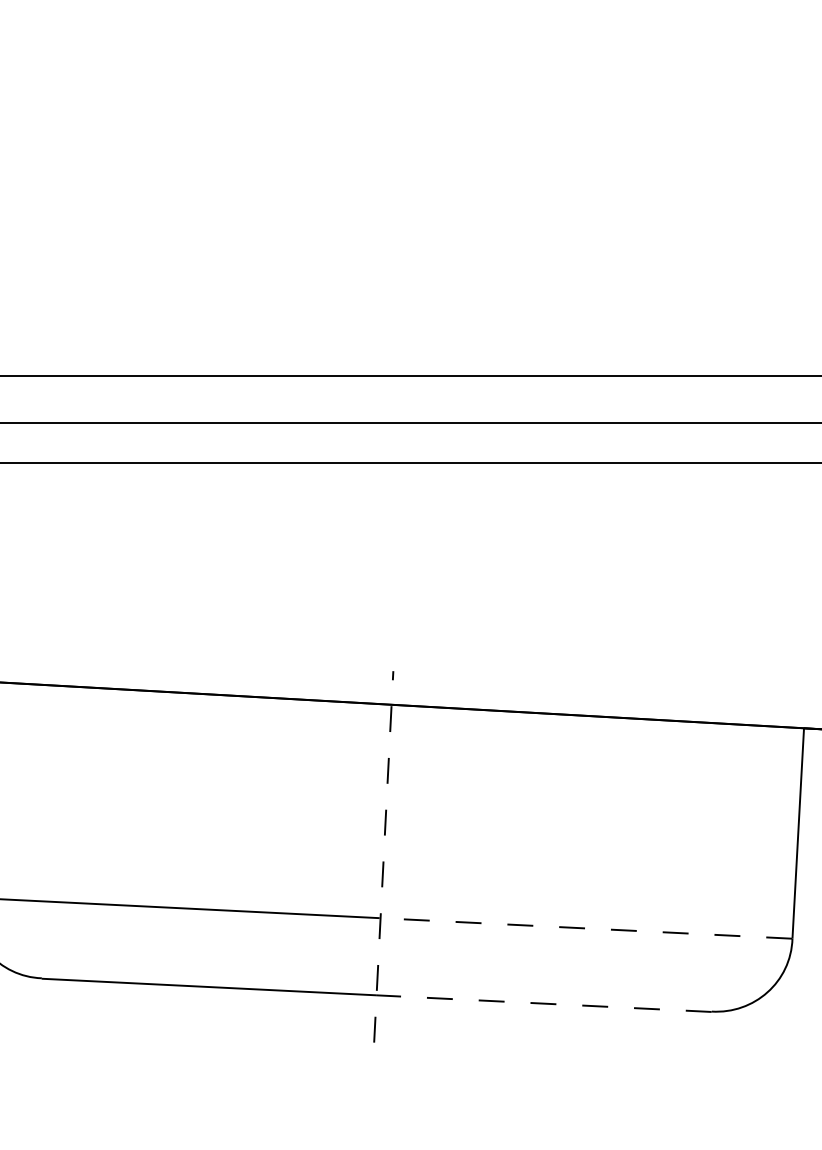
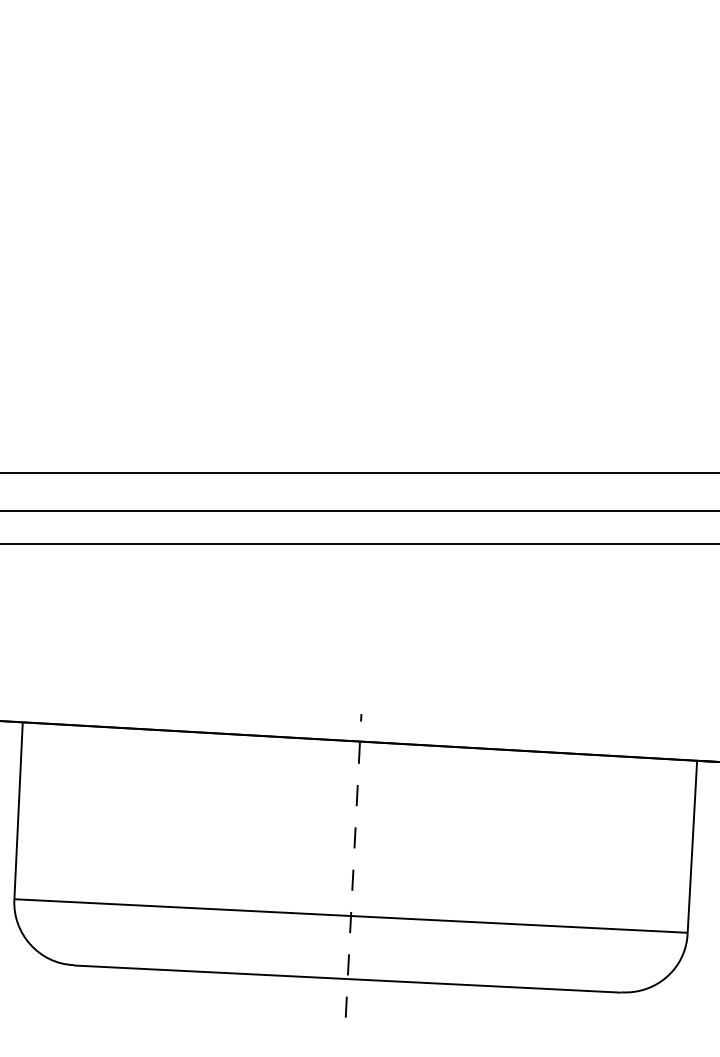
line: (585, 928) -> (518, 924), dashed -> solid
line: (542, 1003) -> (483, 985), dashed -> solid

